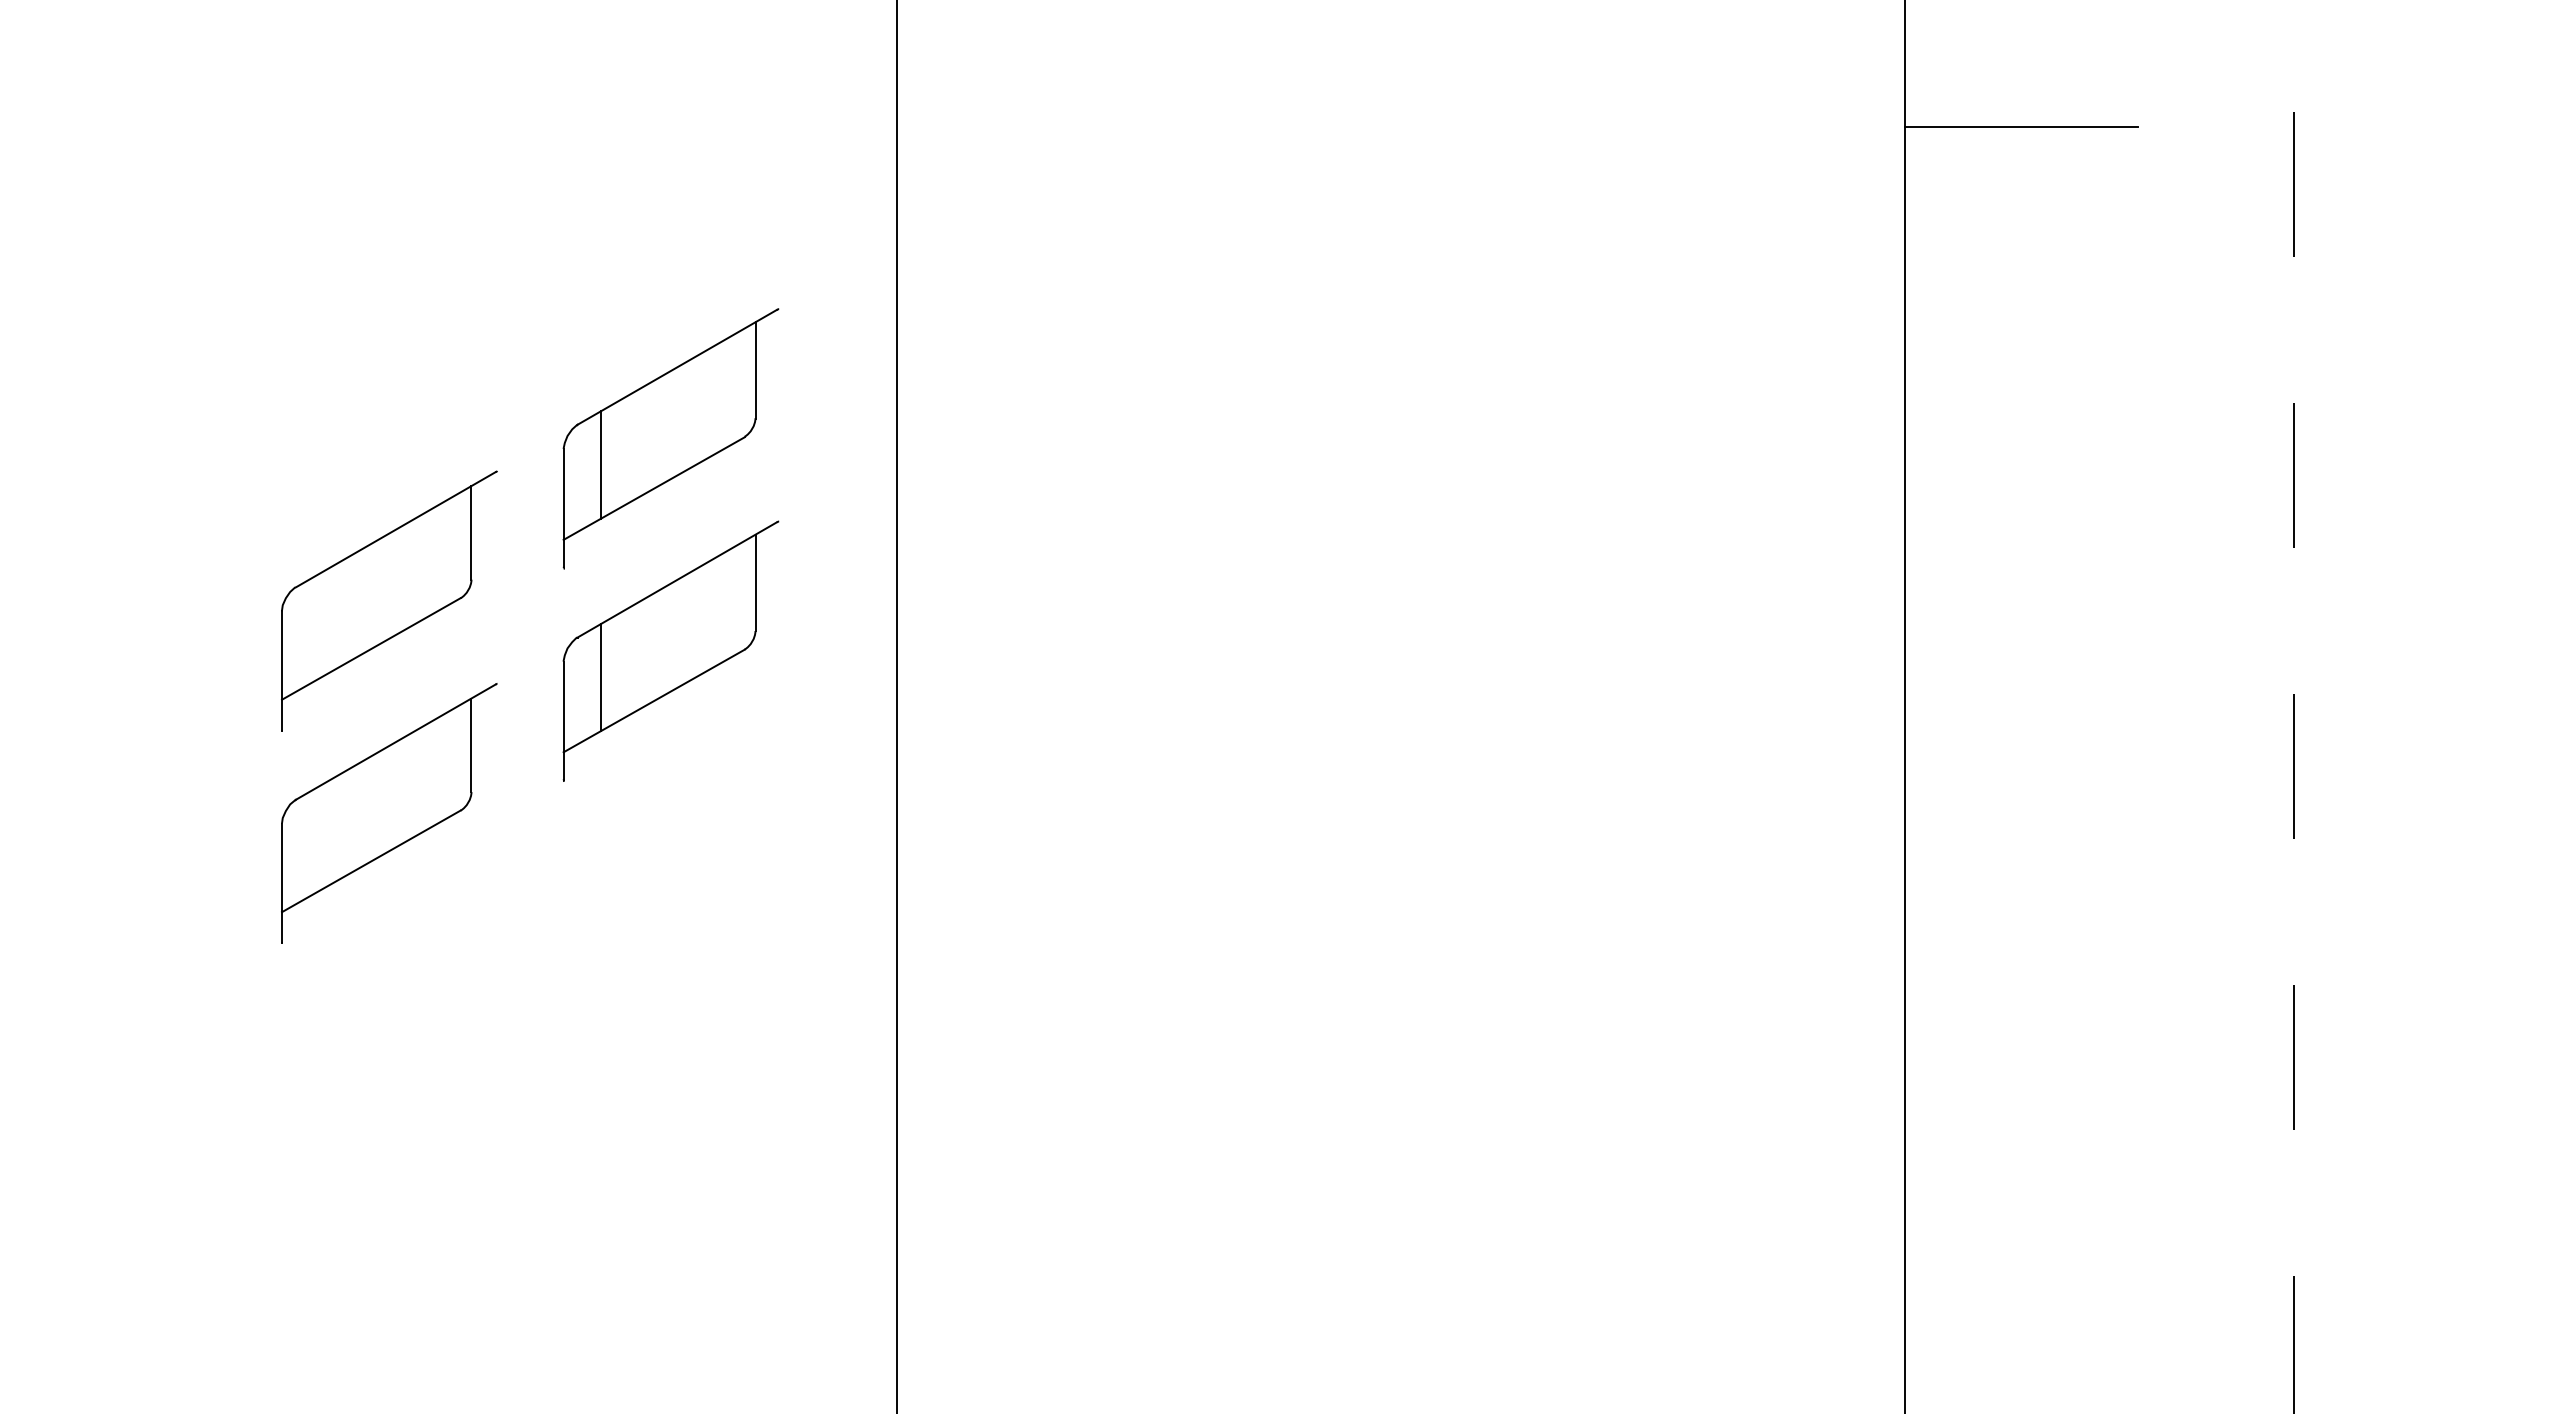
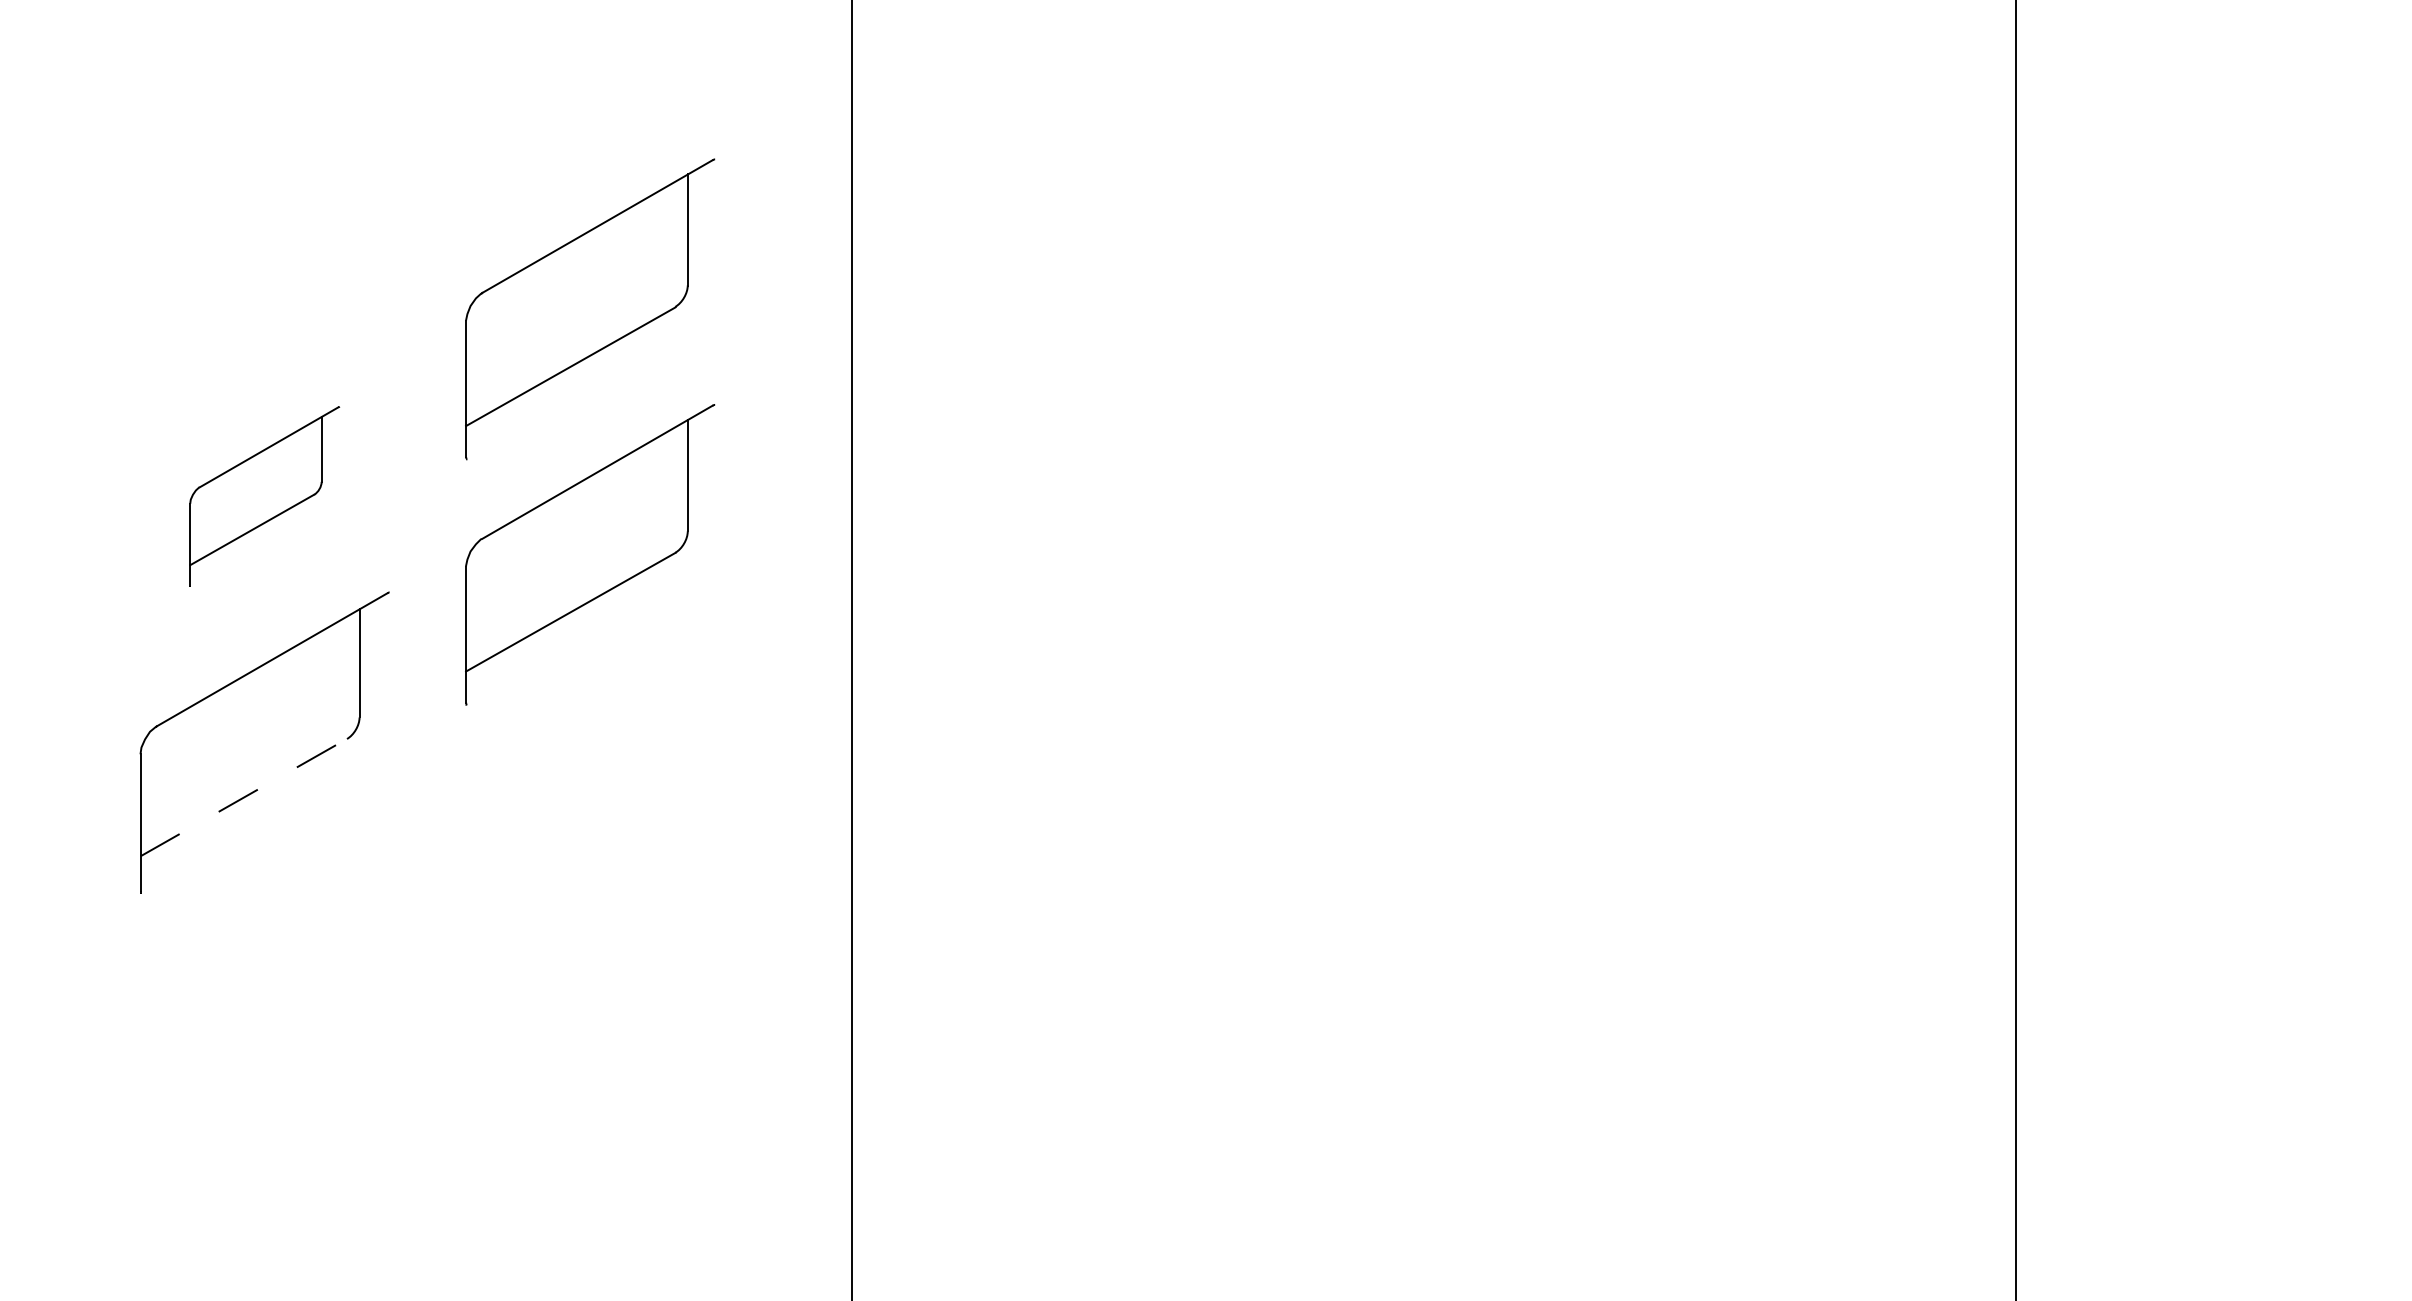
line: (600, 464) -> (508, 338), removed
part: (389, 600) -> (264, 496), size x0.6
line: (600, 677) -> (508, 585), removed
line: (371, 861) -> (244, 797), solid -> dashed

